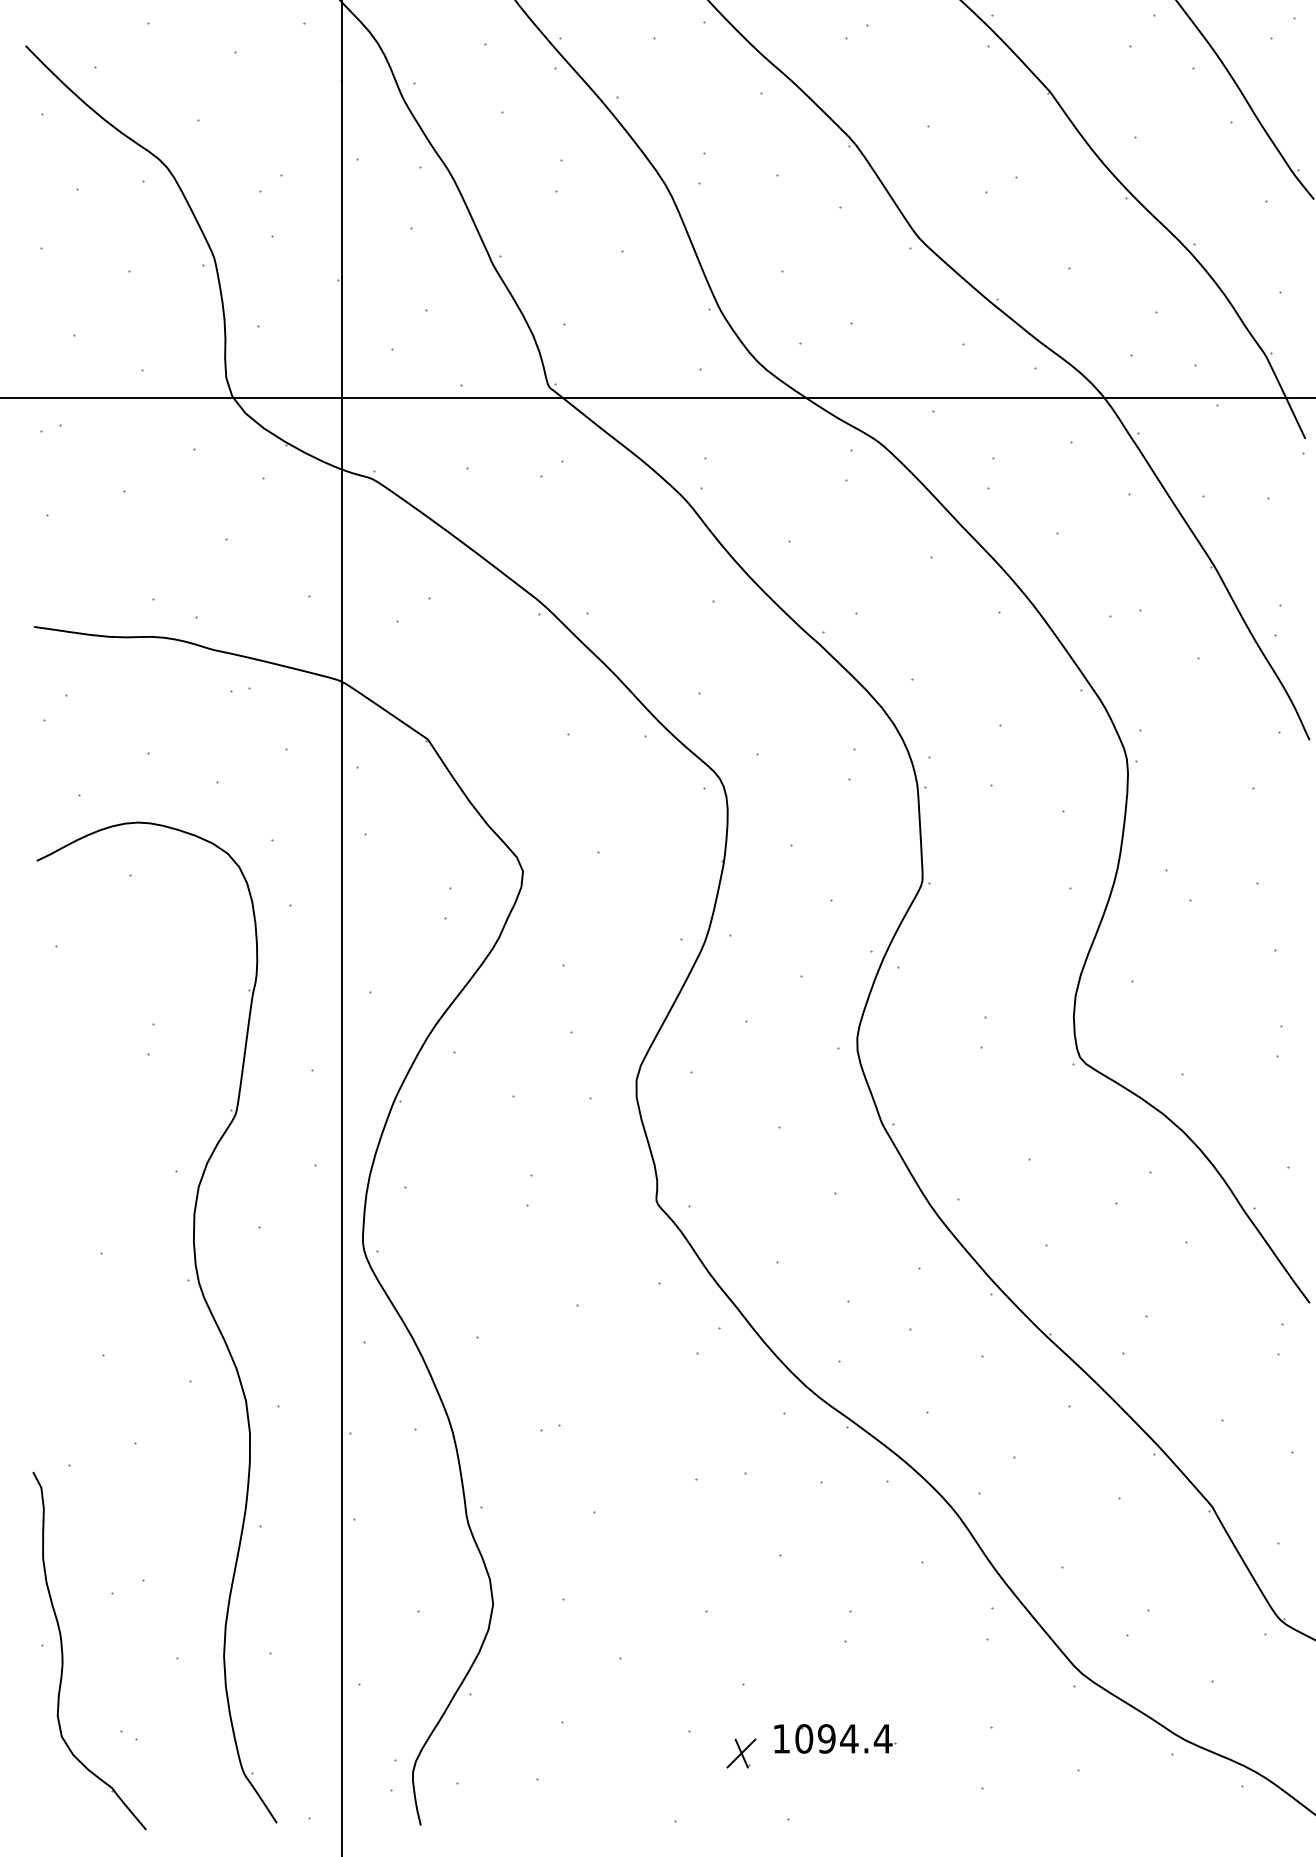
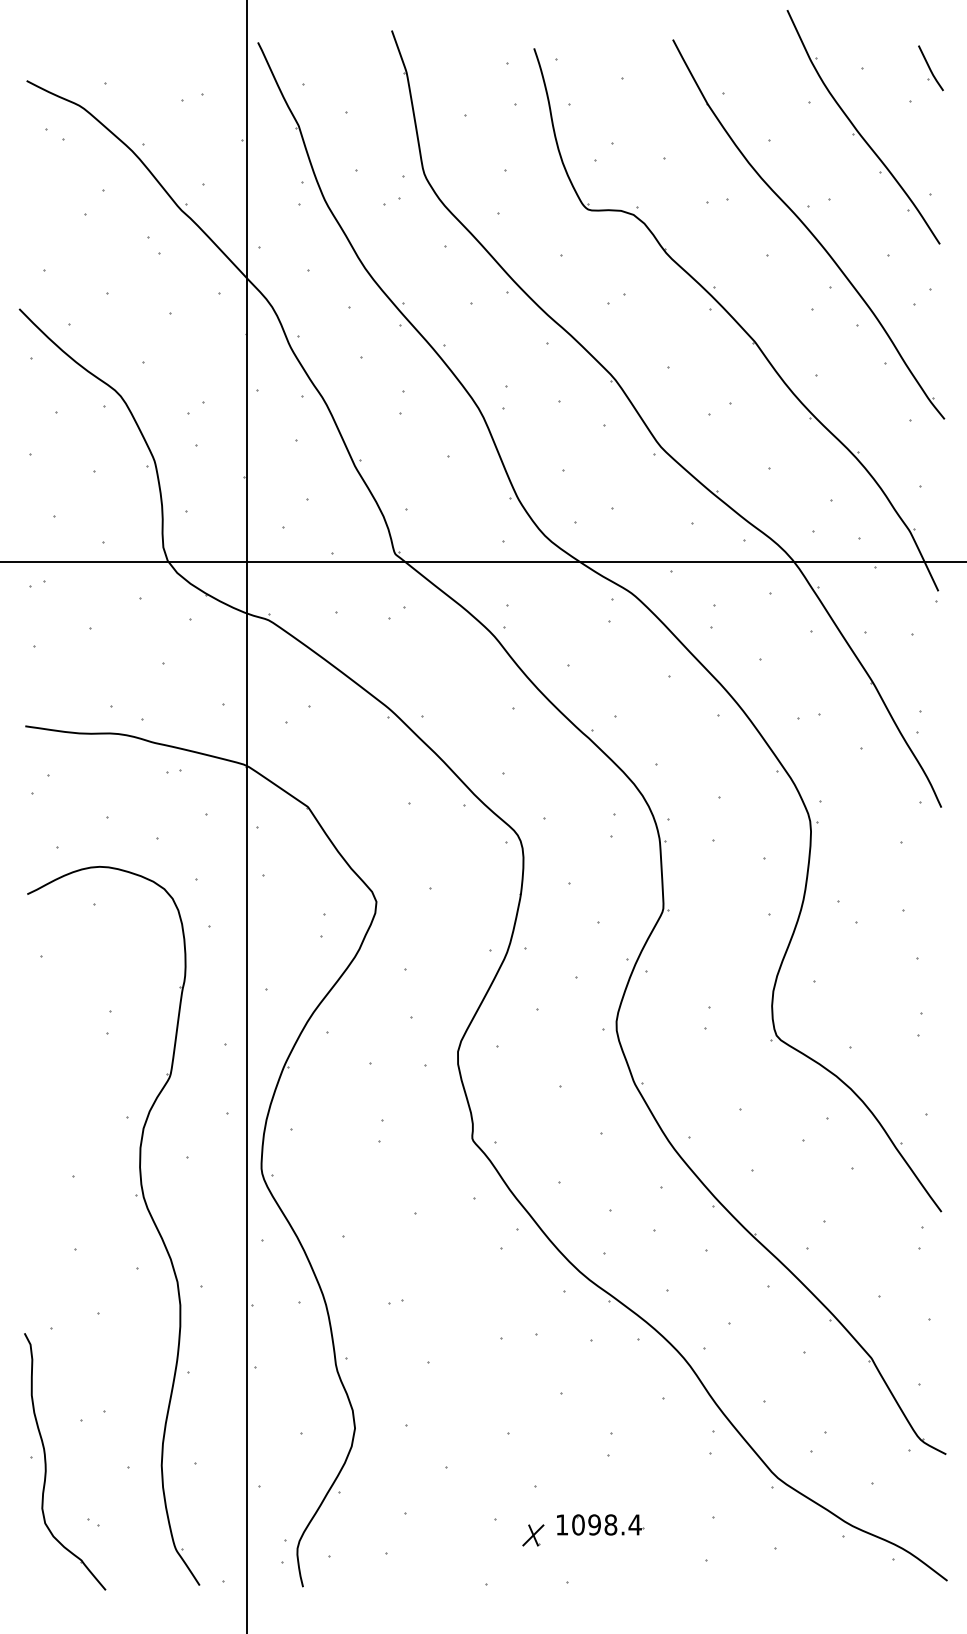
text: (848, 1738) -> (610, 1524), 1094.4 -> 1098.4

